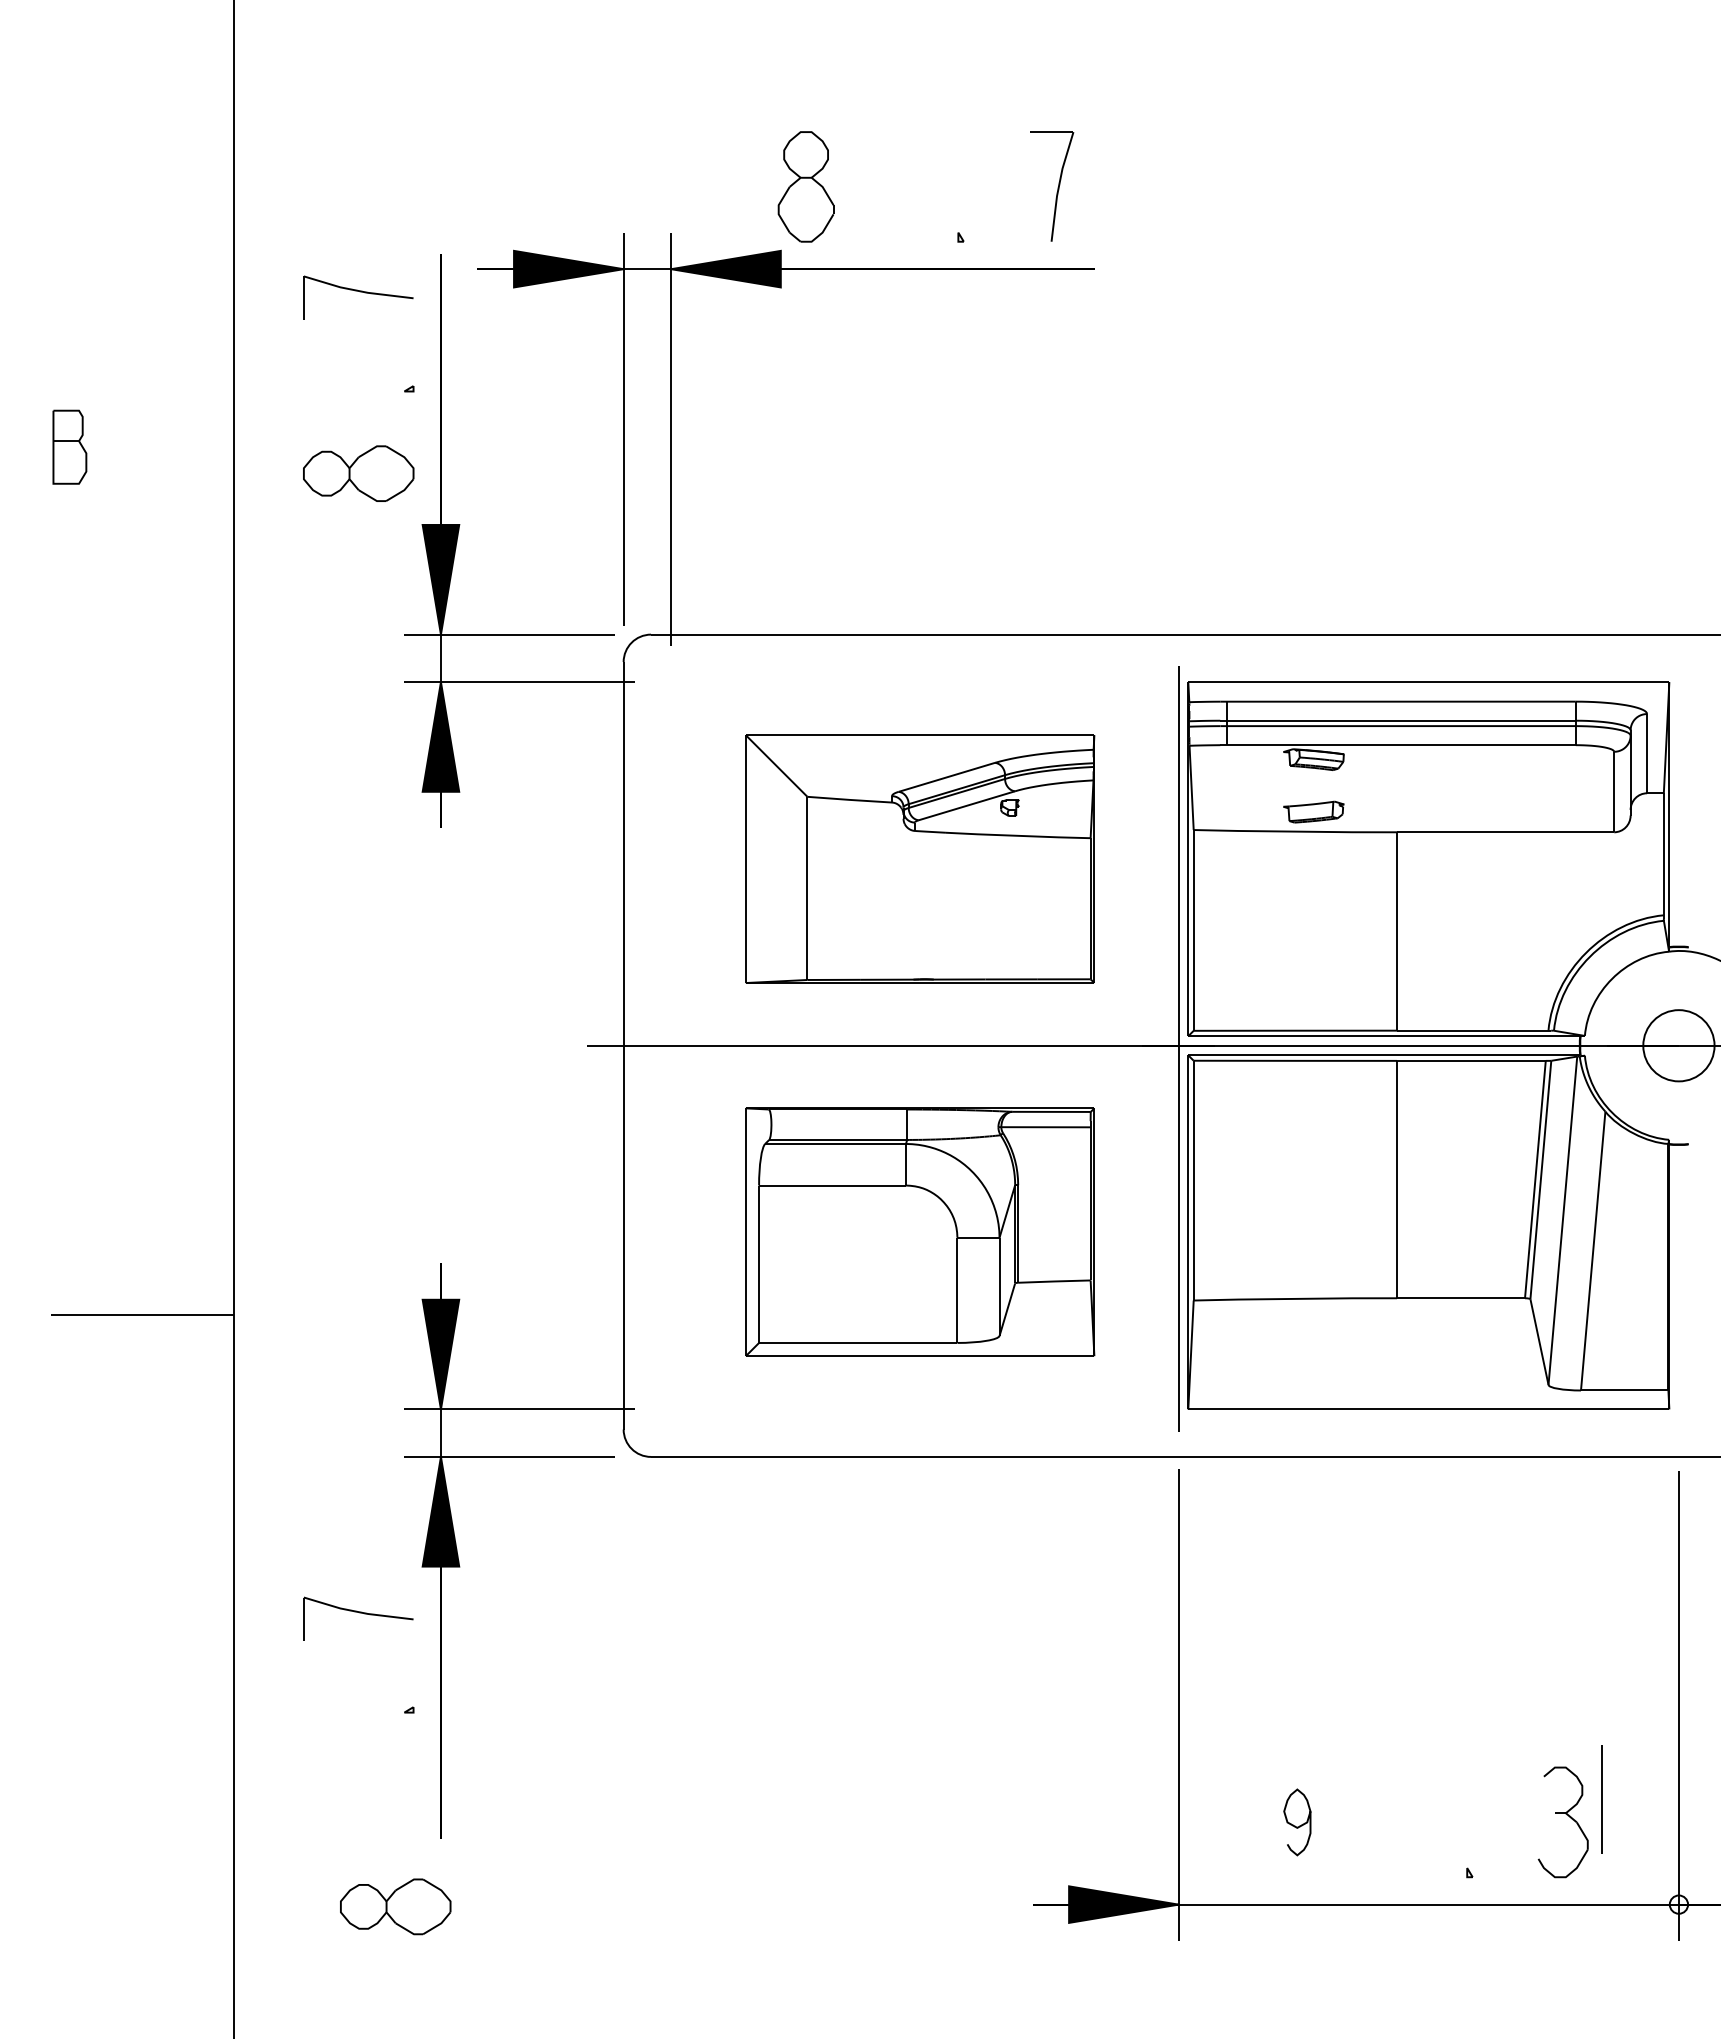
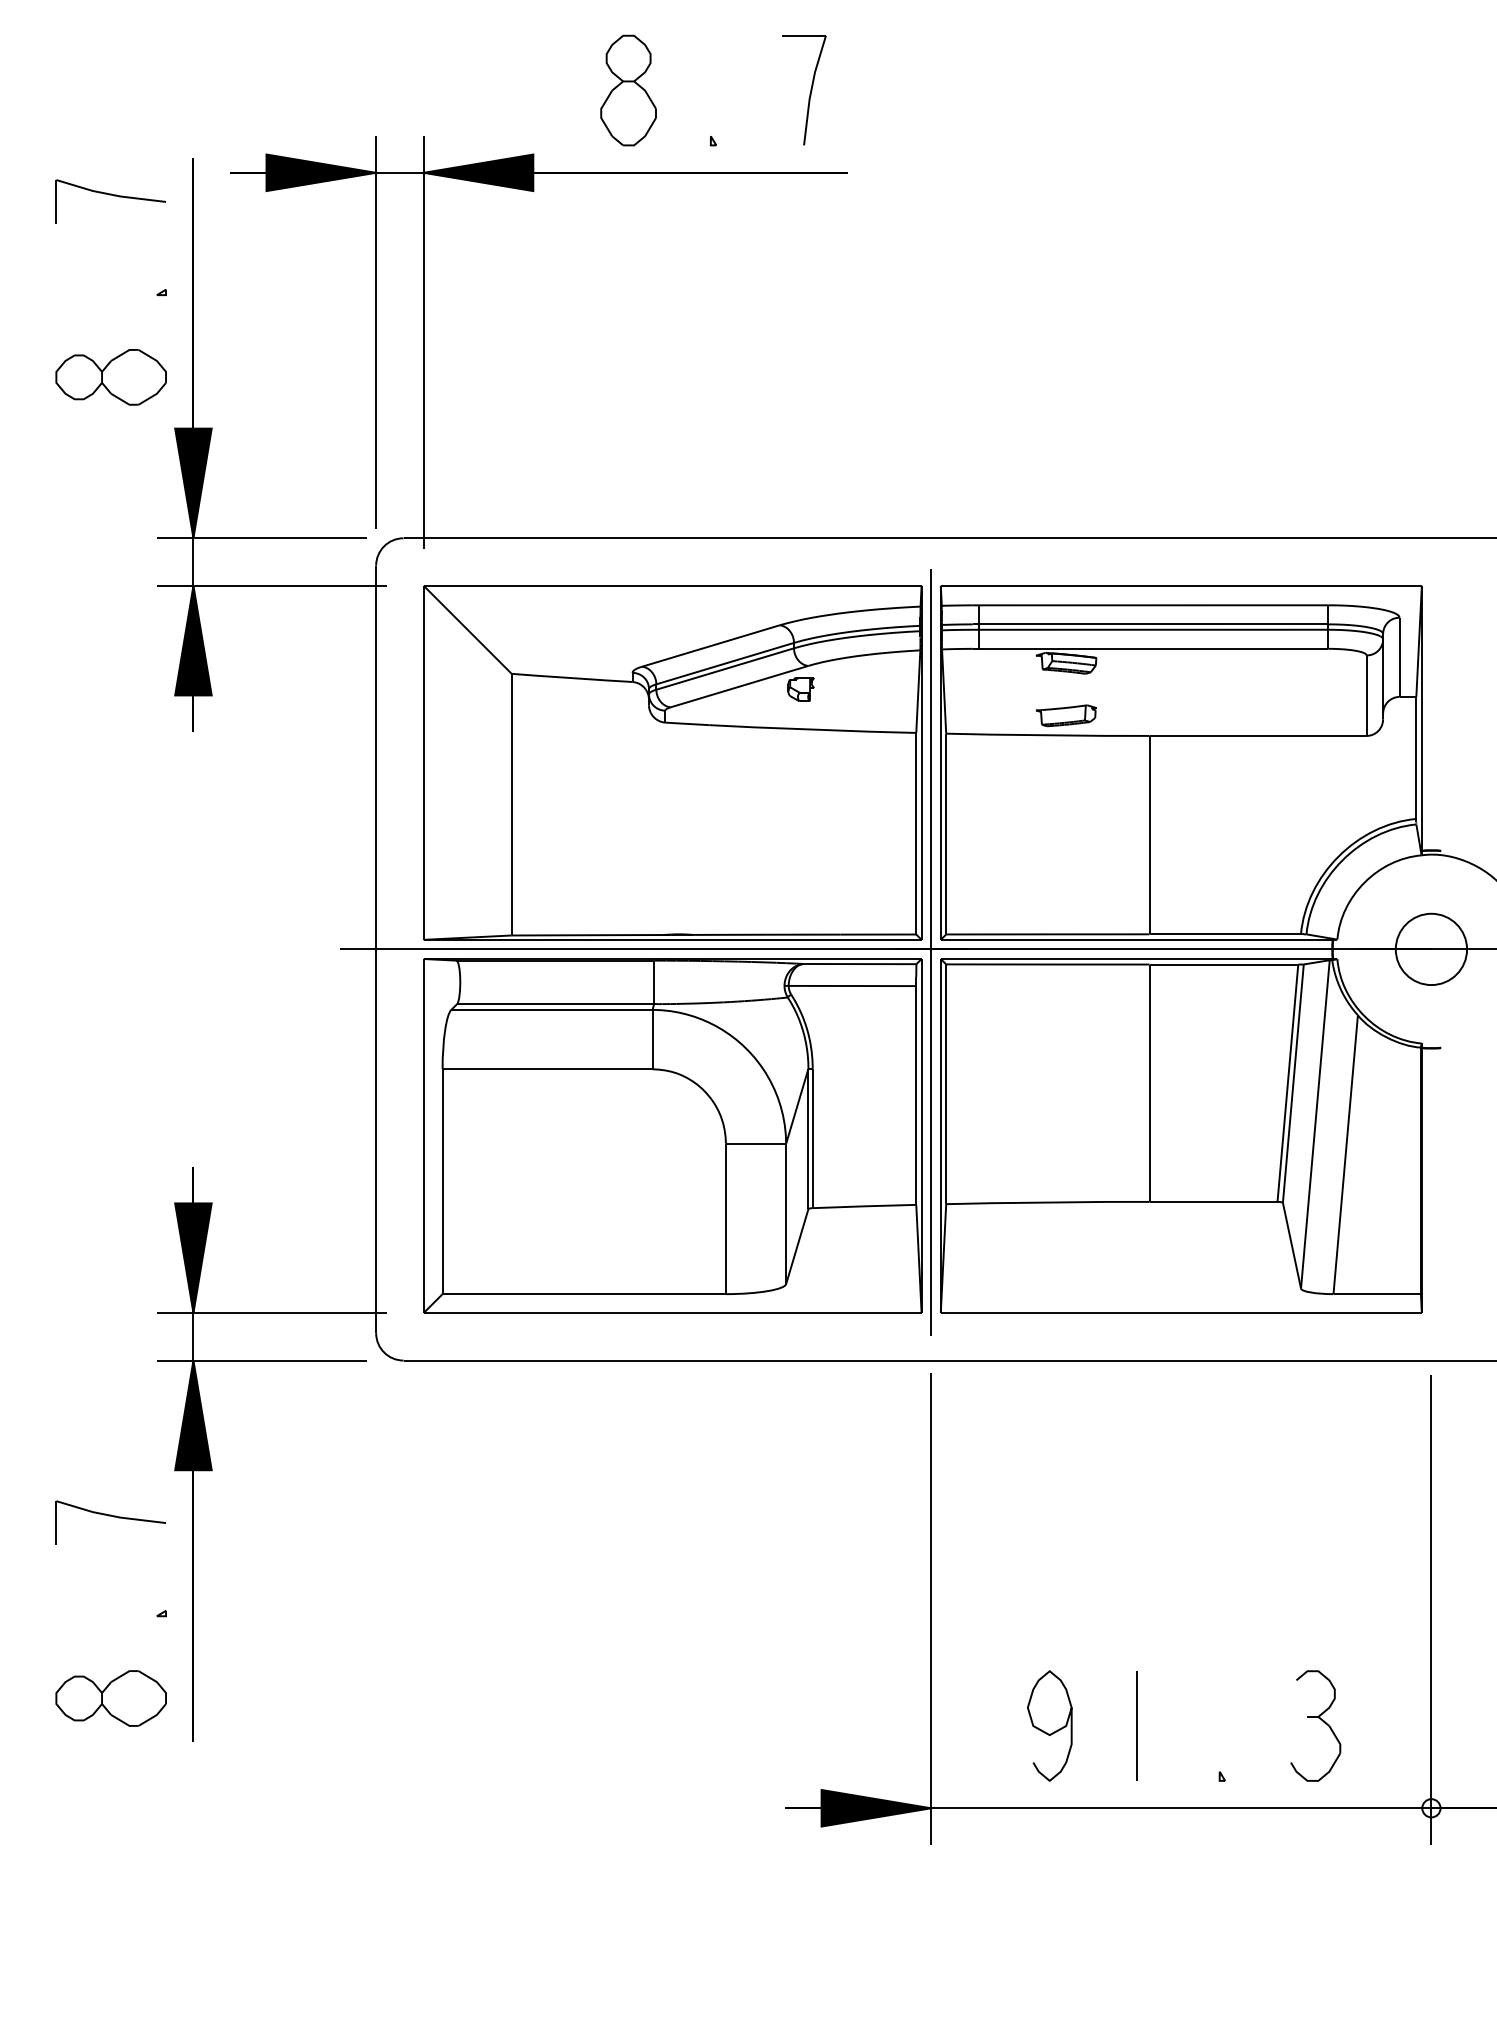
part: (805, 186) -> (628, 90), moved
part: (919, 858) -> (672, 762), size x1.43
part: (919, 1231) -> (672, 1135), size x1.43
line: (1601, 1799) -> (1137, 1726), moved
part: (1297, 1822) -> (1050, 1726), size x1.67
part: (395, 1906) -> (111, 1698), moved

